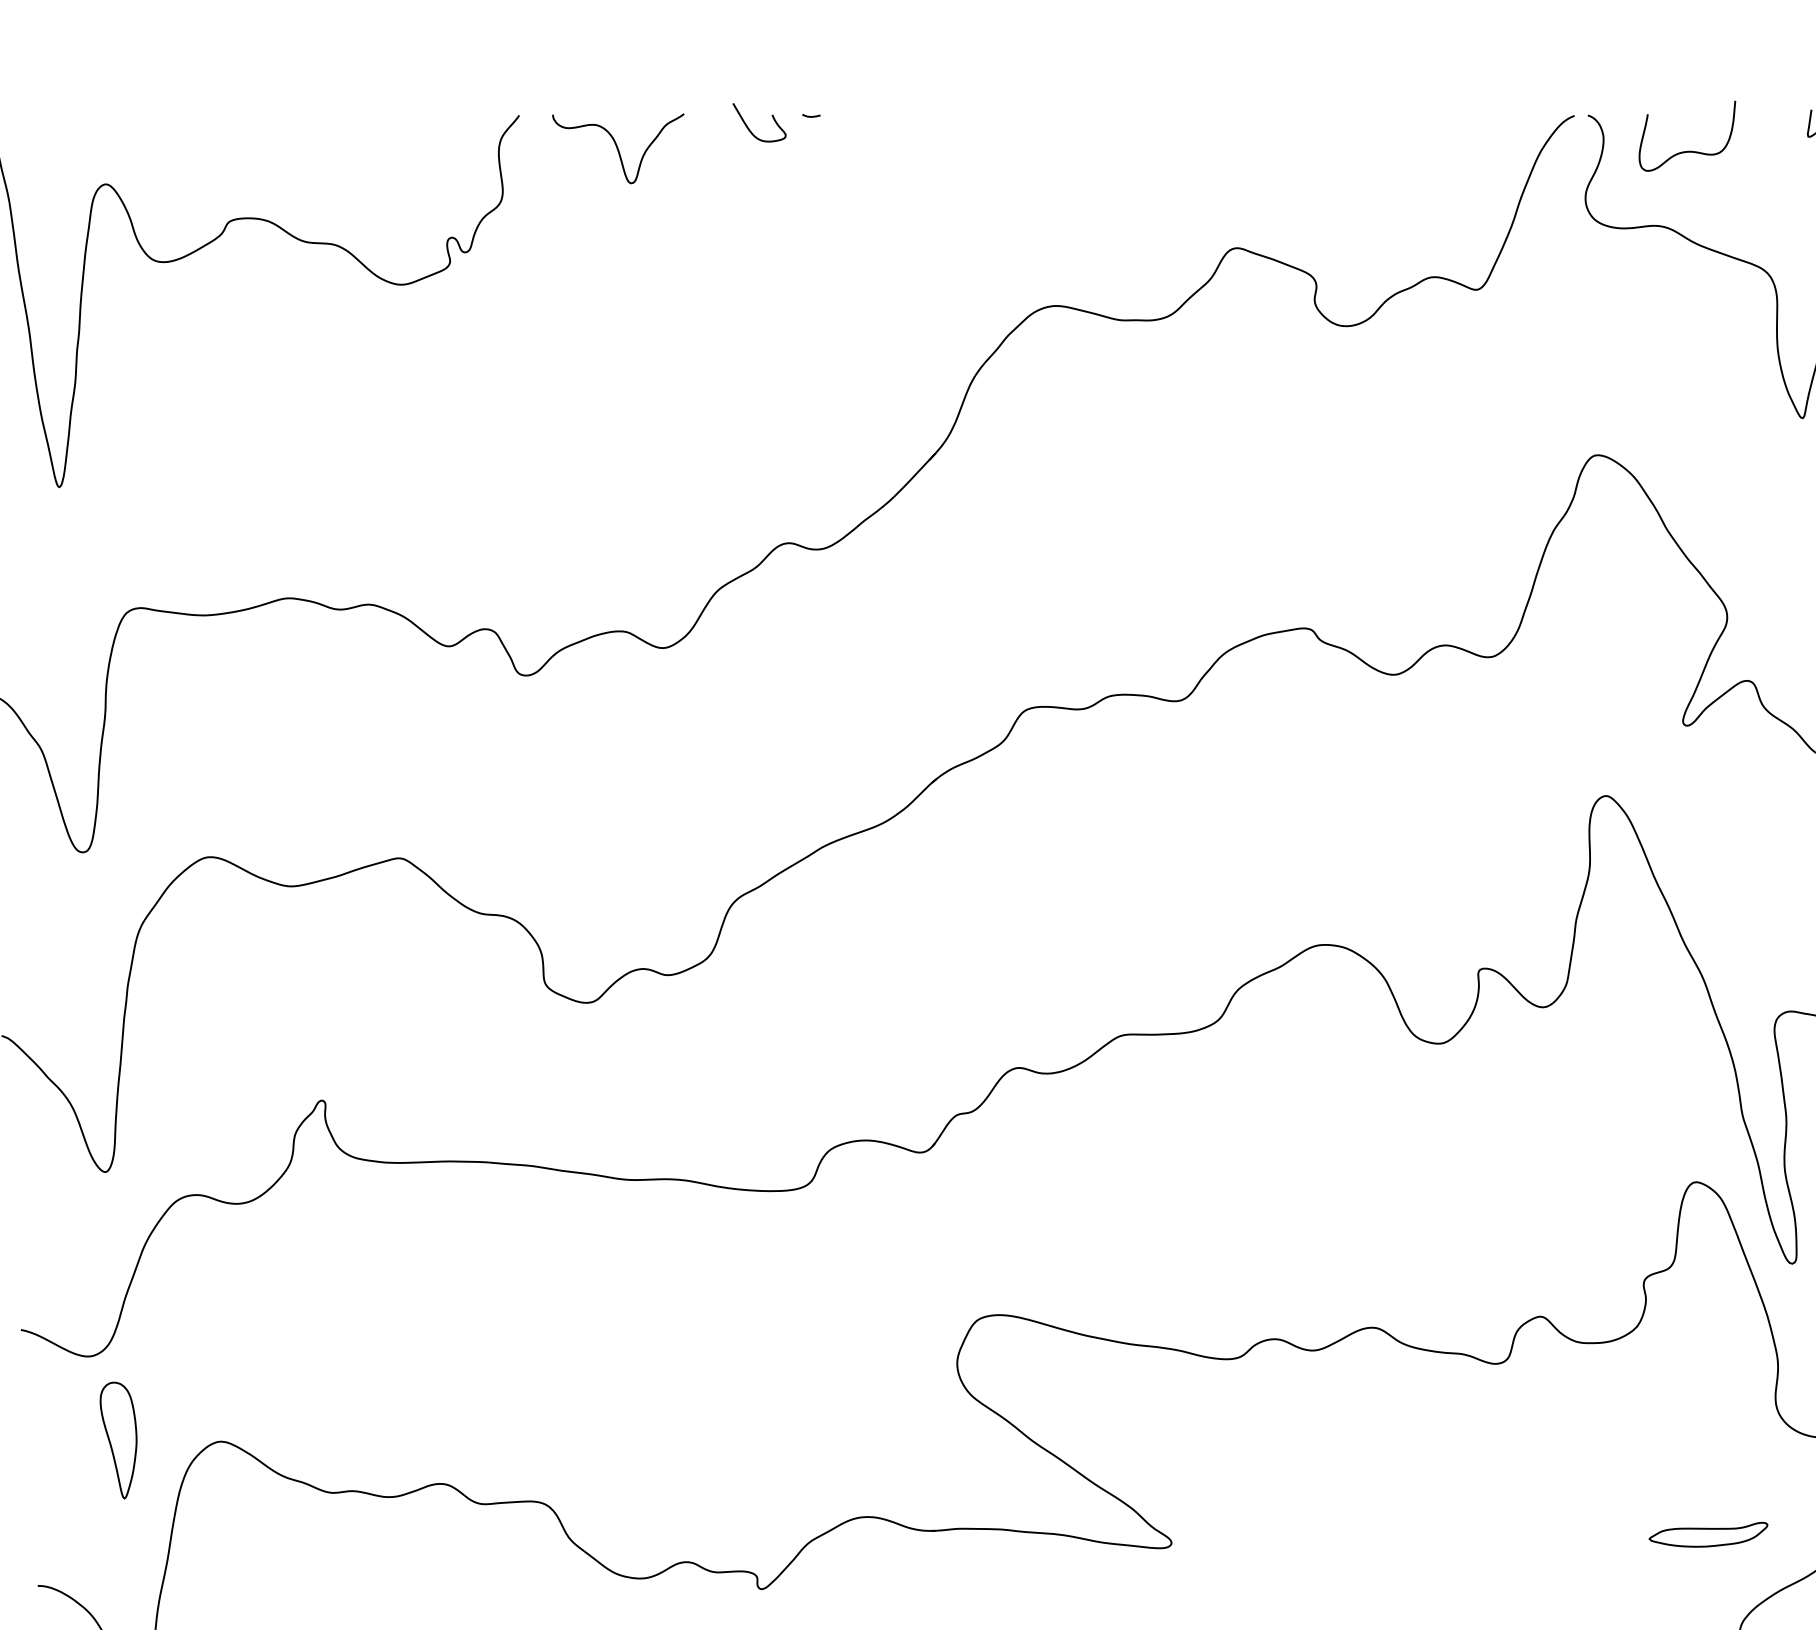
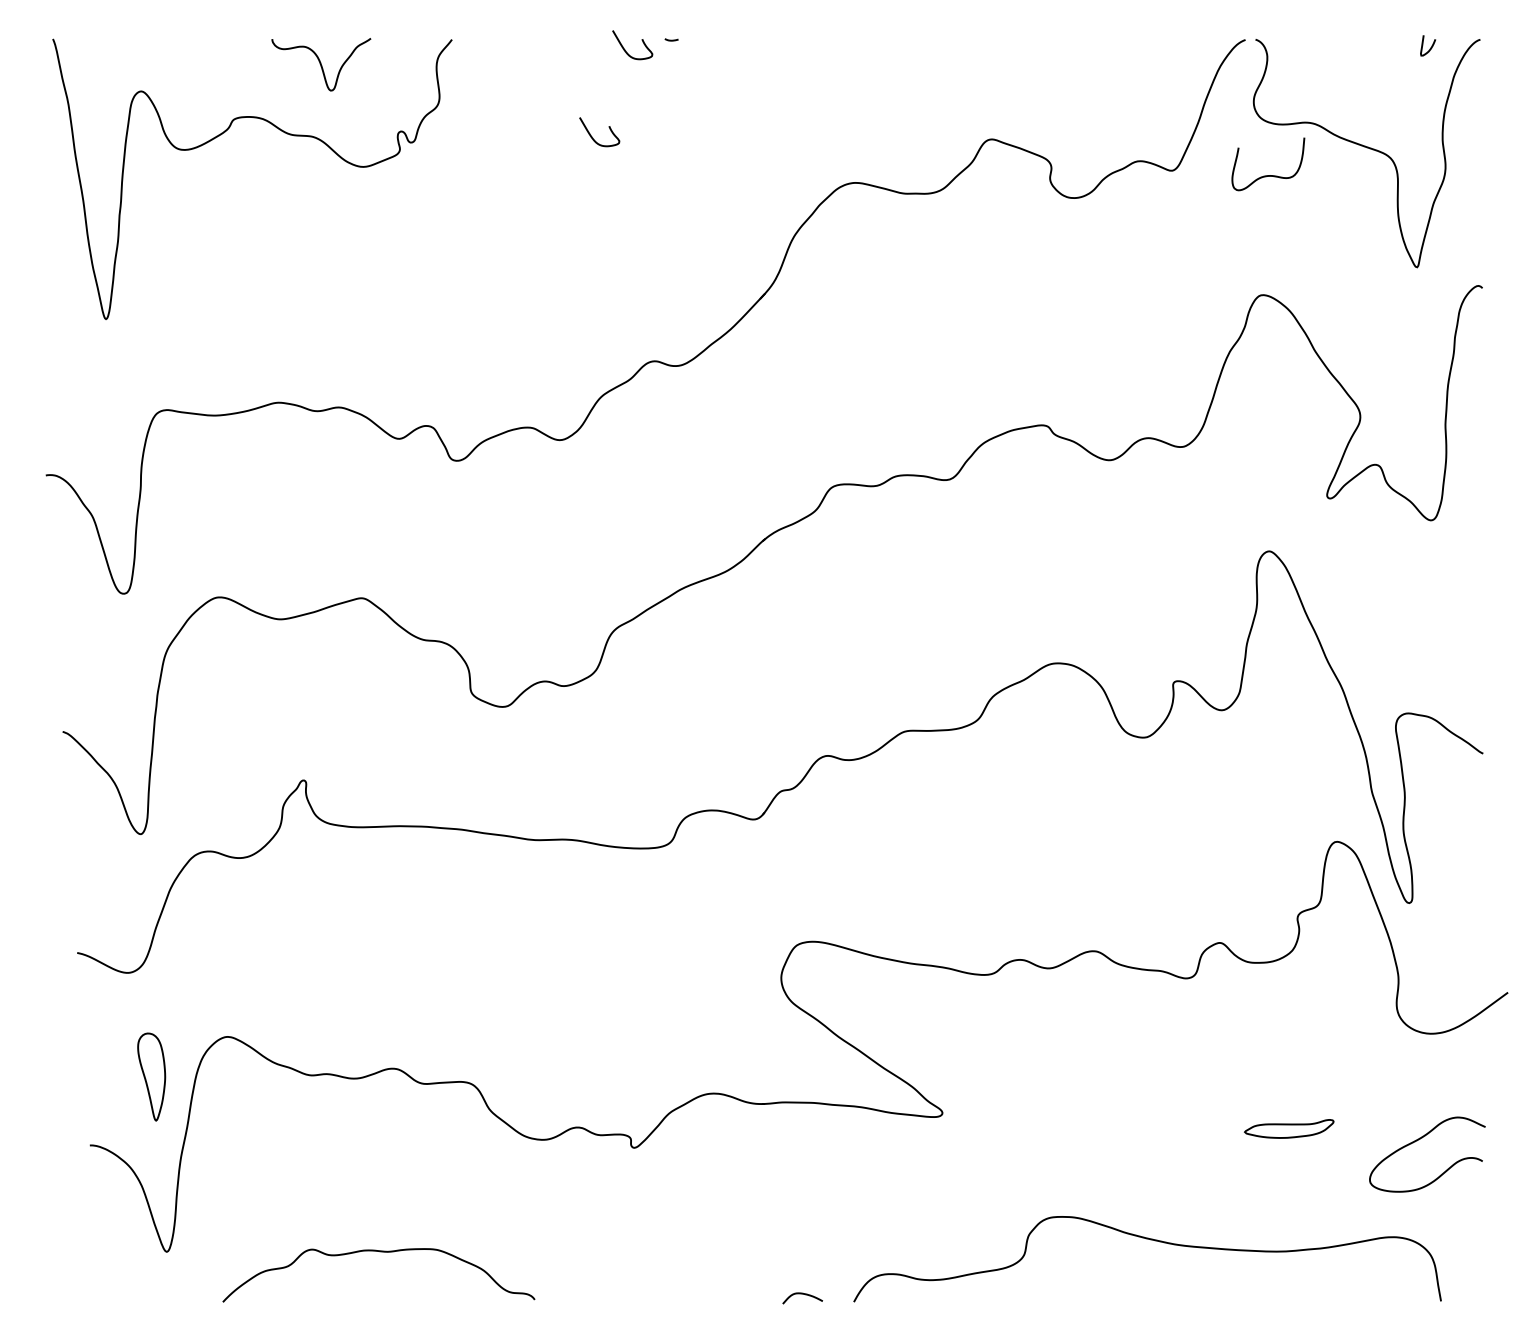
curve: (618, 148) -> (321, 64), moved
curve: (1687, 151) -> (1268, 175), moved
curve: (706, 244) -> (592, 136), added
part: (118, 1439) -> (151, 1076), moved
part: (1708, 1534) -> (1289, 1128), moved

